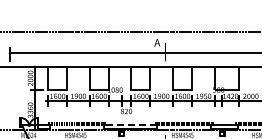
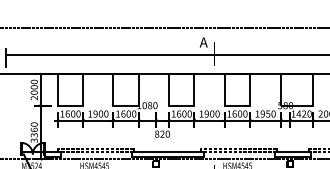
line: (130, 124) -> (167, 151), dashed -> solid

